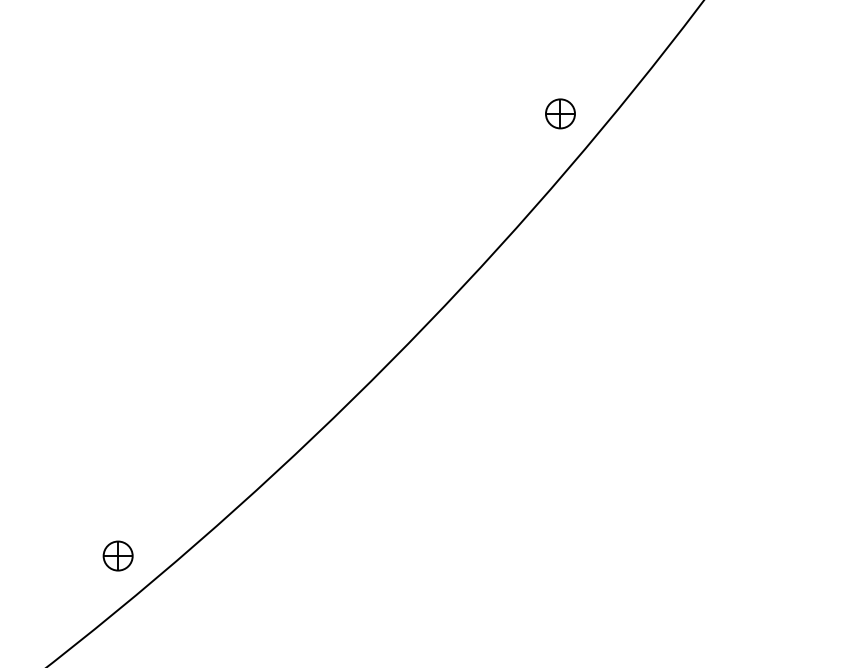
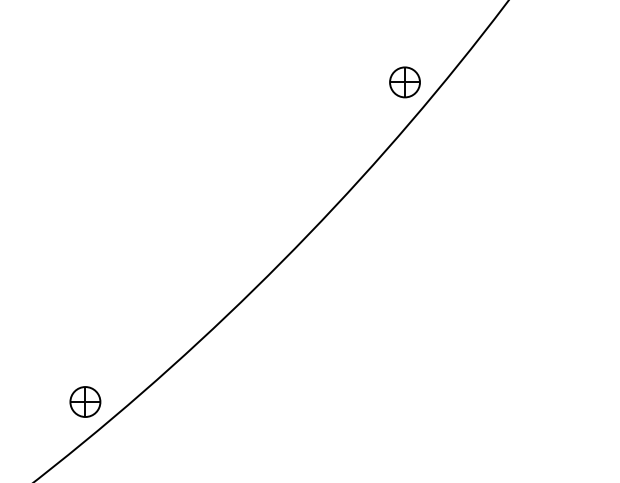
part: (560, 113) -> (405, 82), size x1.43
part: (117, 555) -> (84, 401), size x1.43

